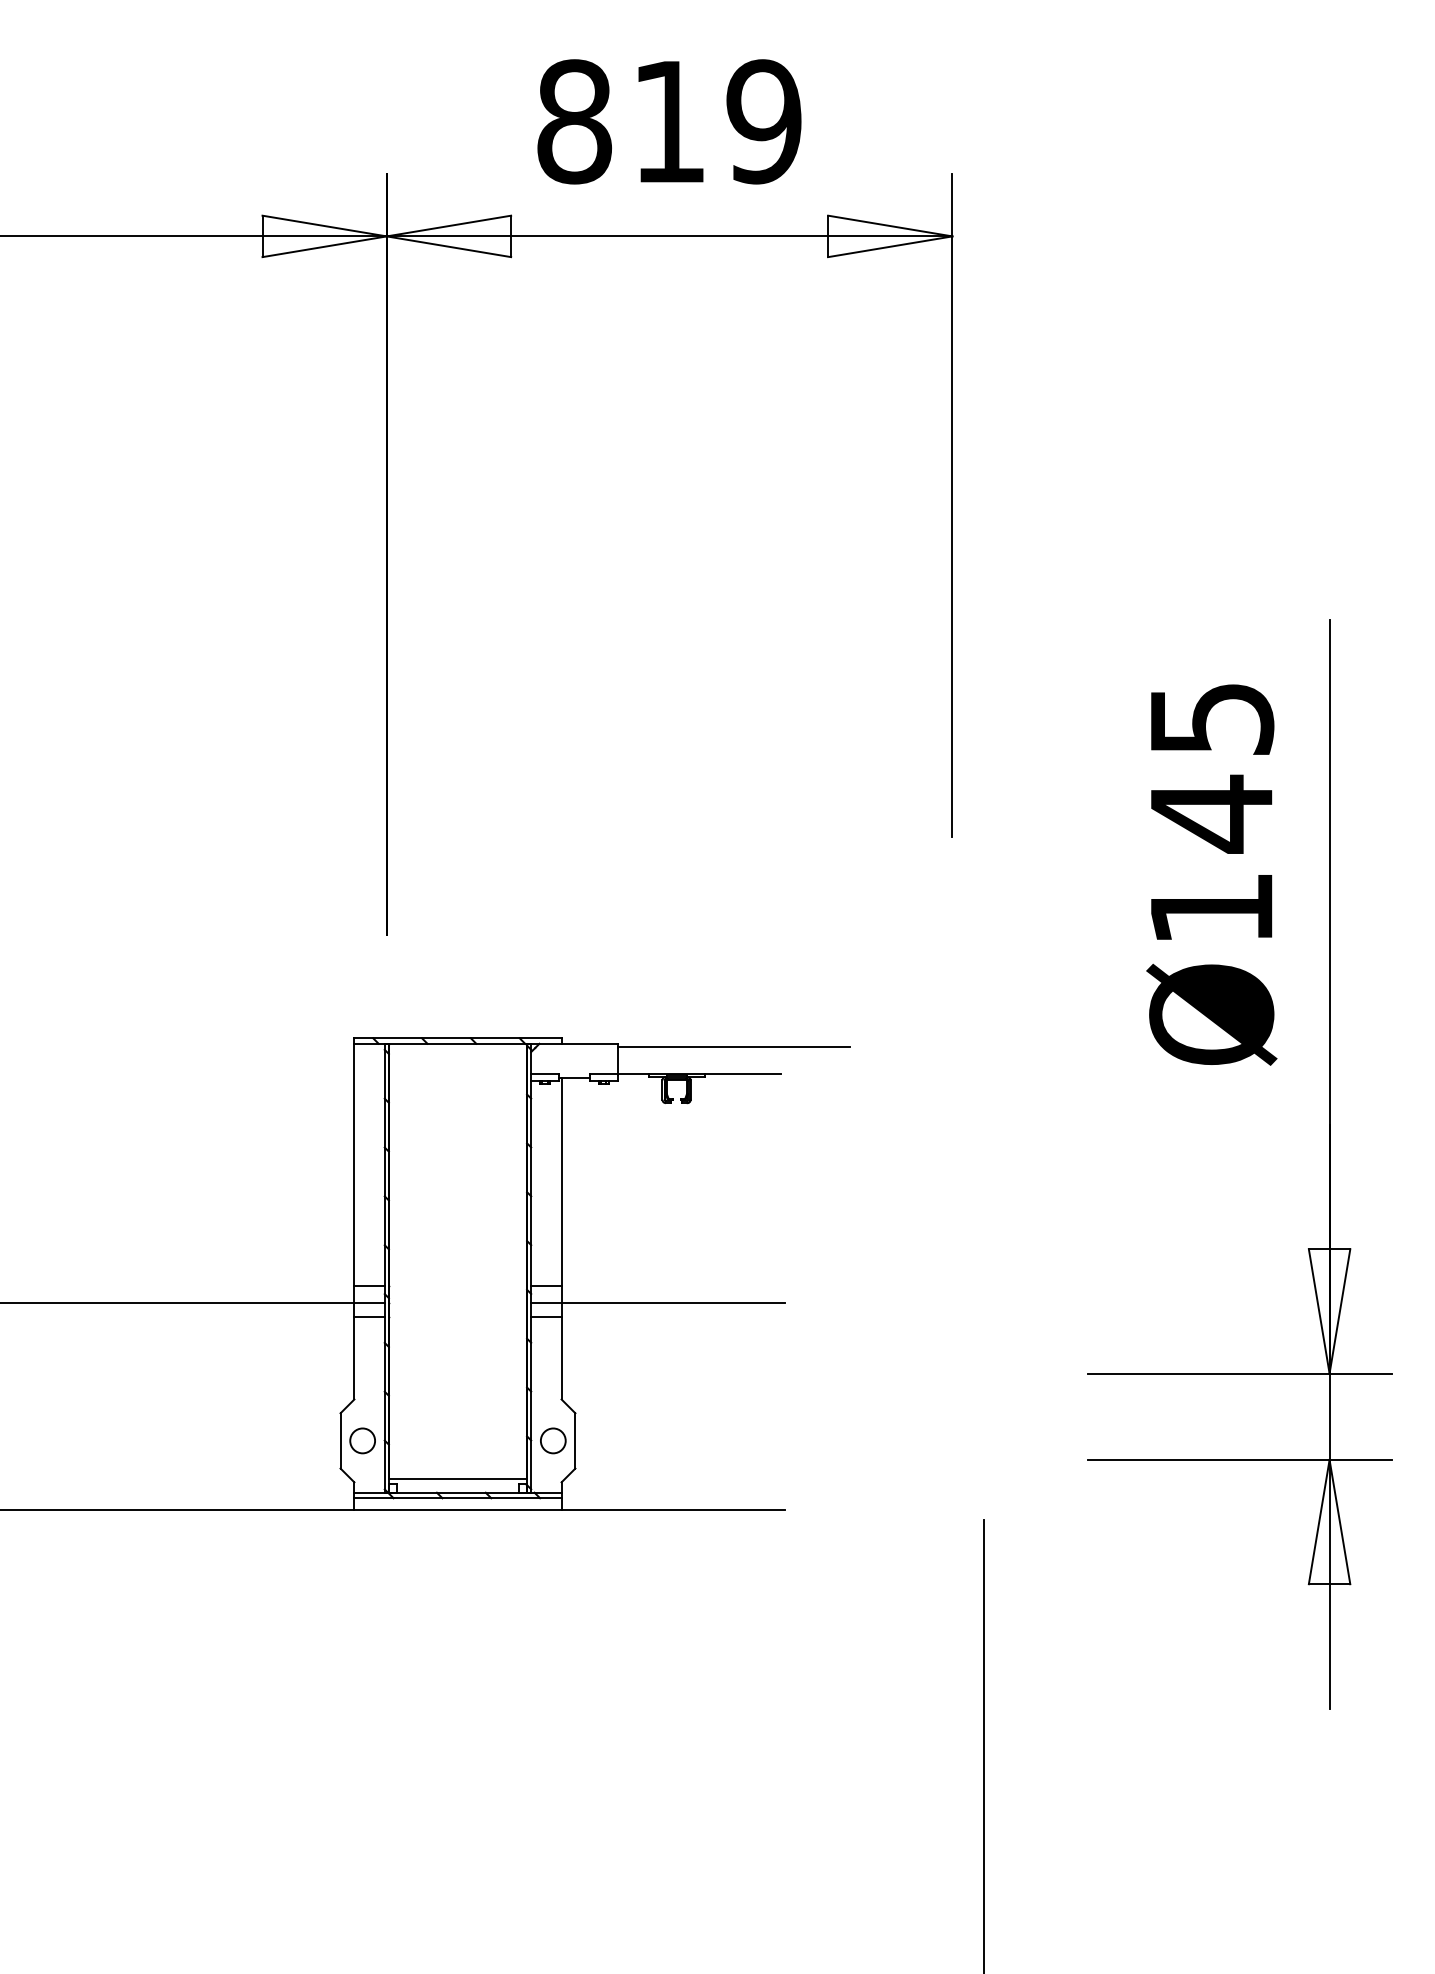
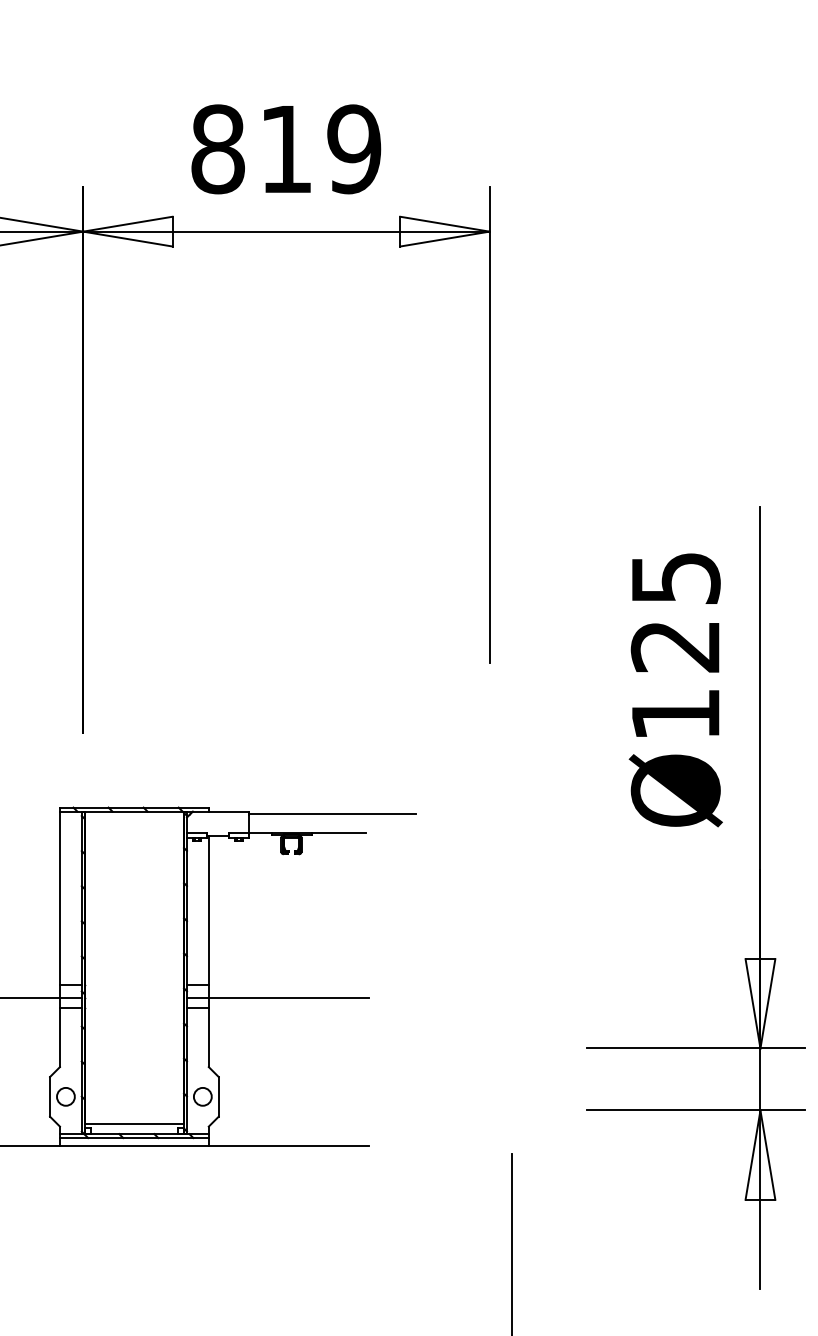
text: (1210, 813) -> (674, 646), Ø145 -> Ø125

